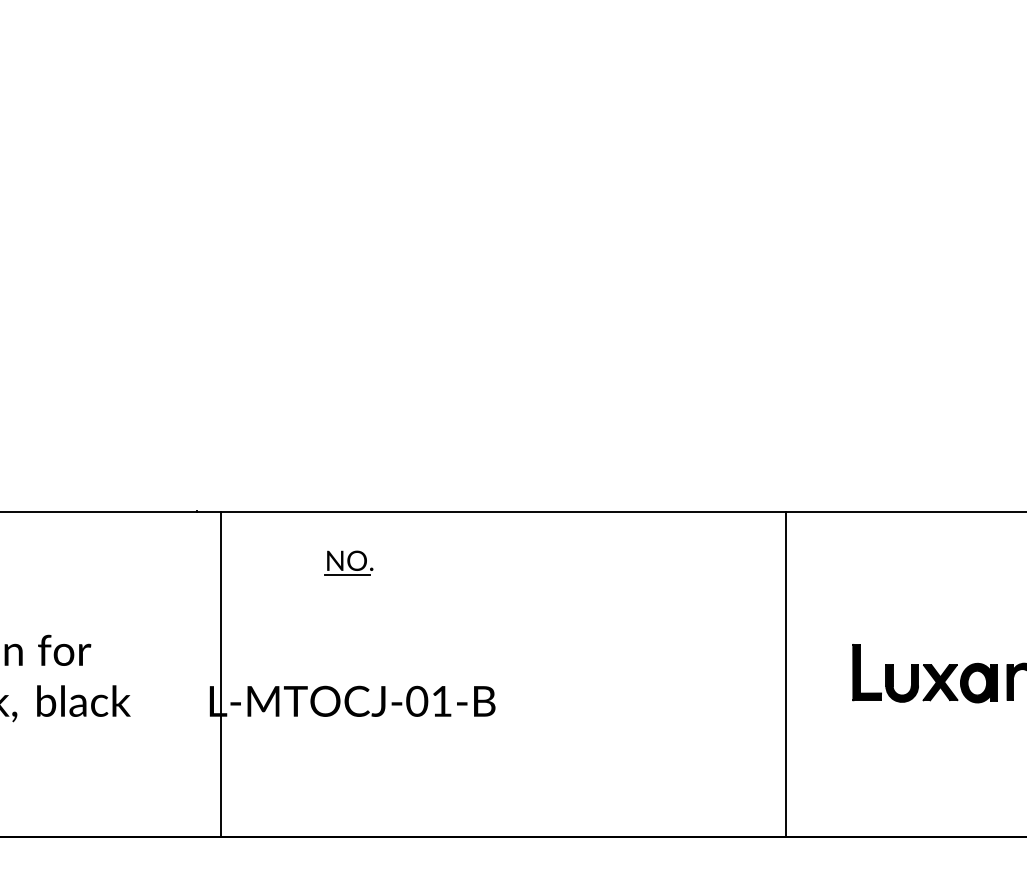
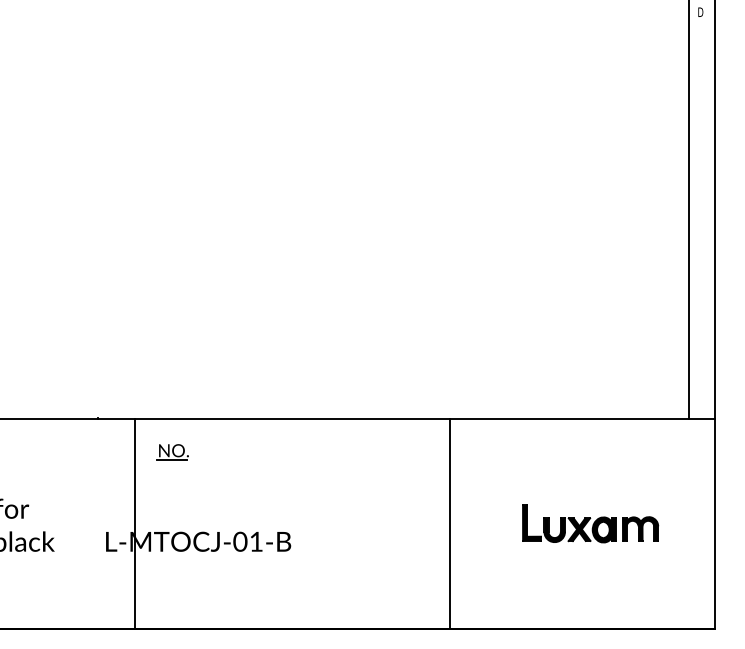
part: (347, 563) -> (172, 452), moved
line: (221, 674) -> (135, 524), moved
line: (786, 674) -> (450, 524), moved

